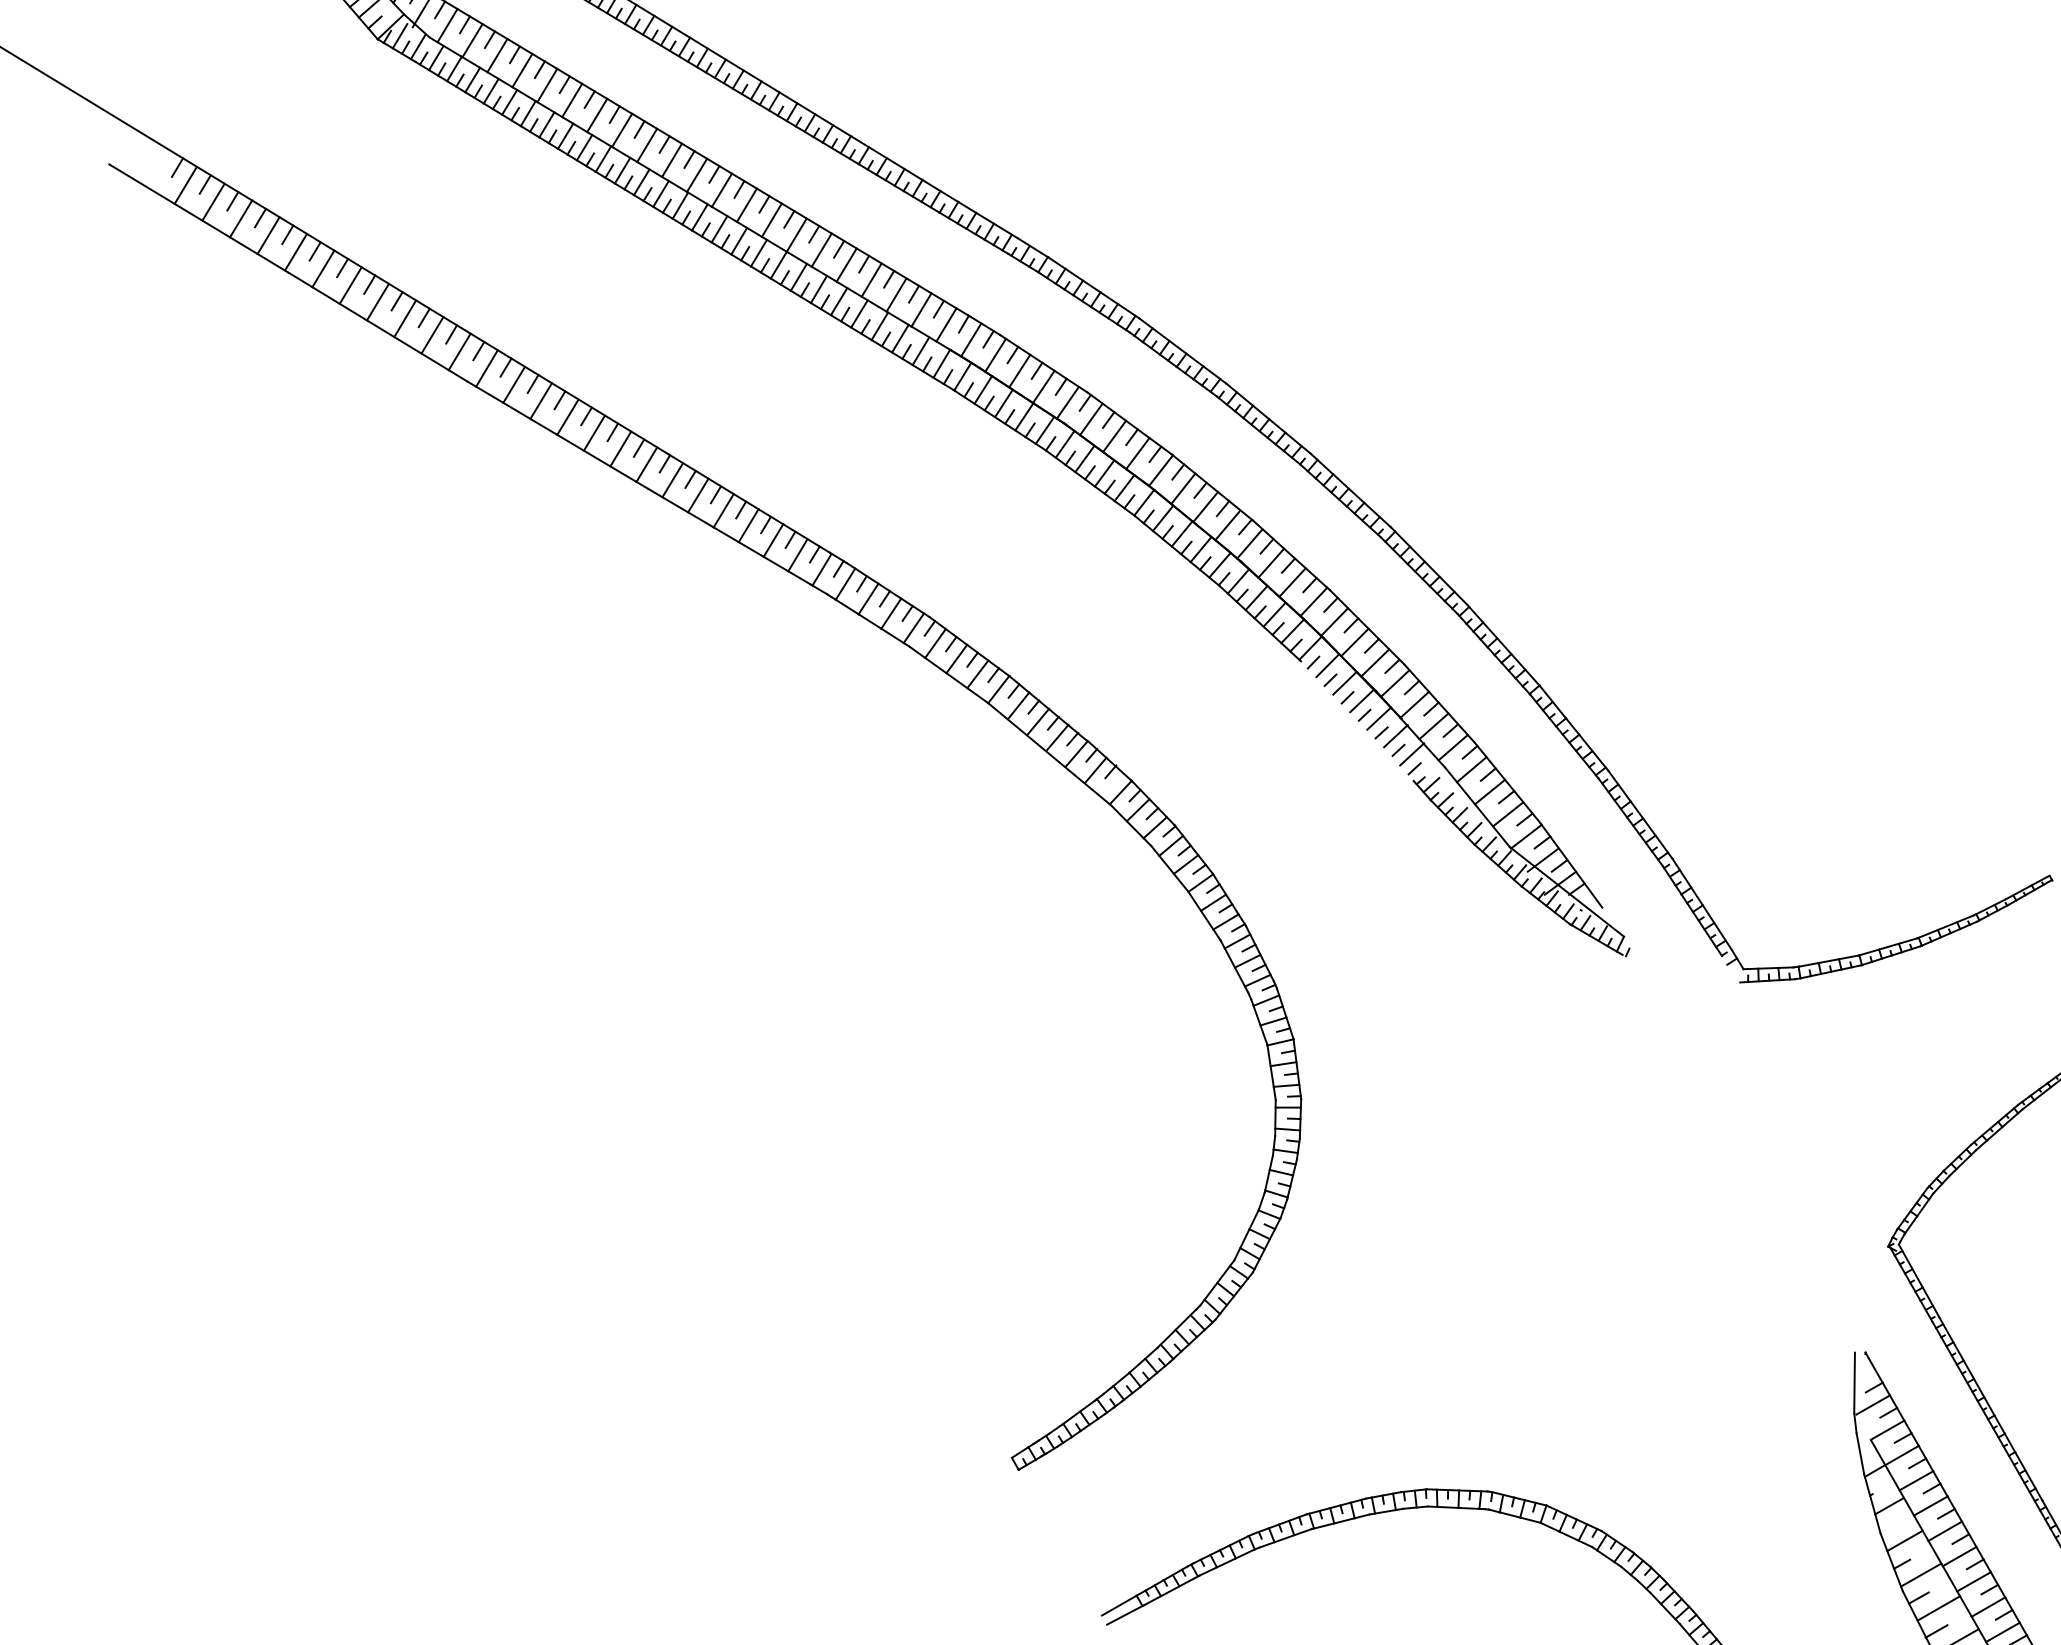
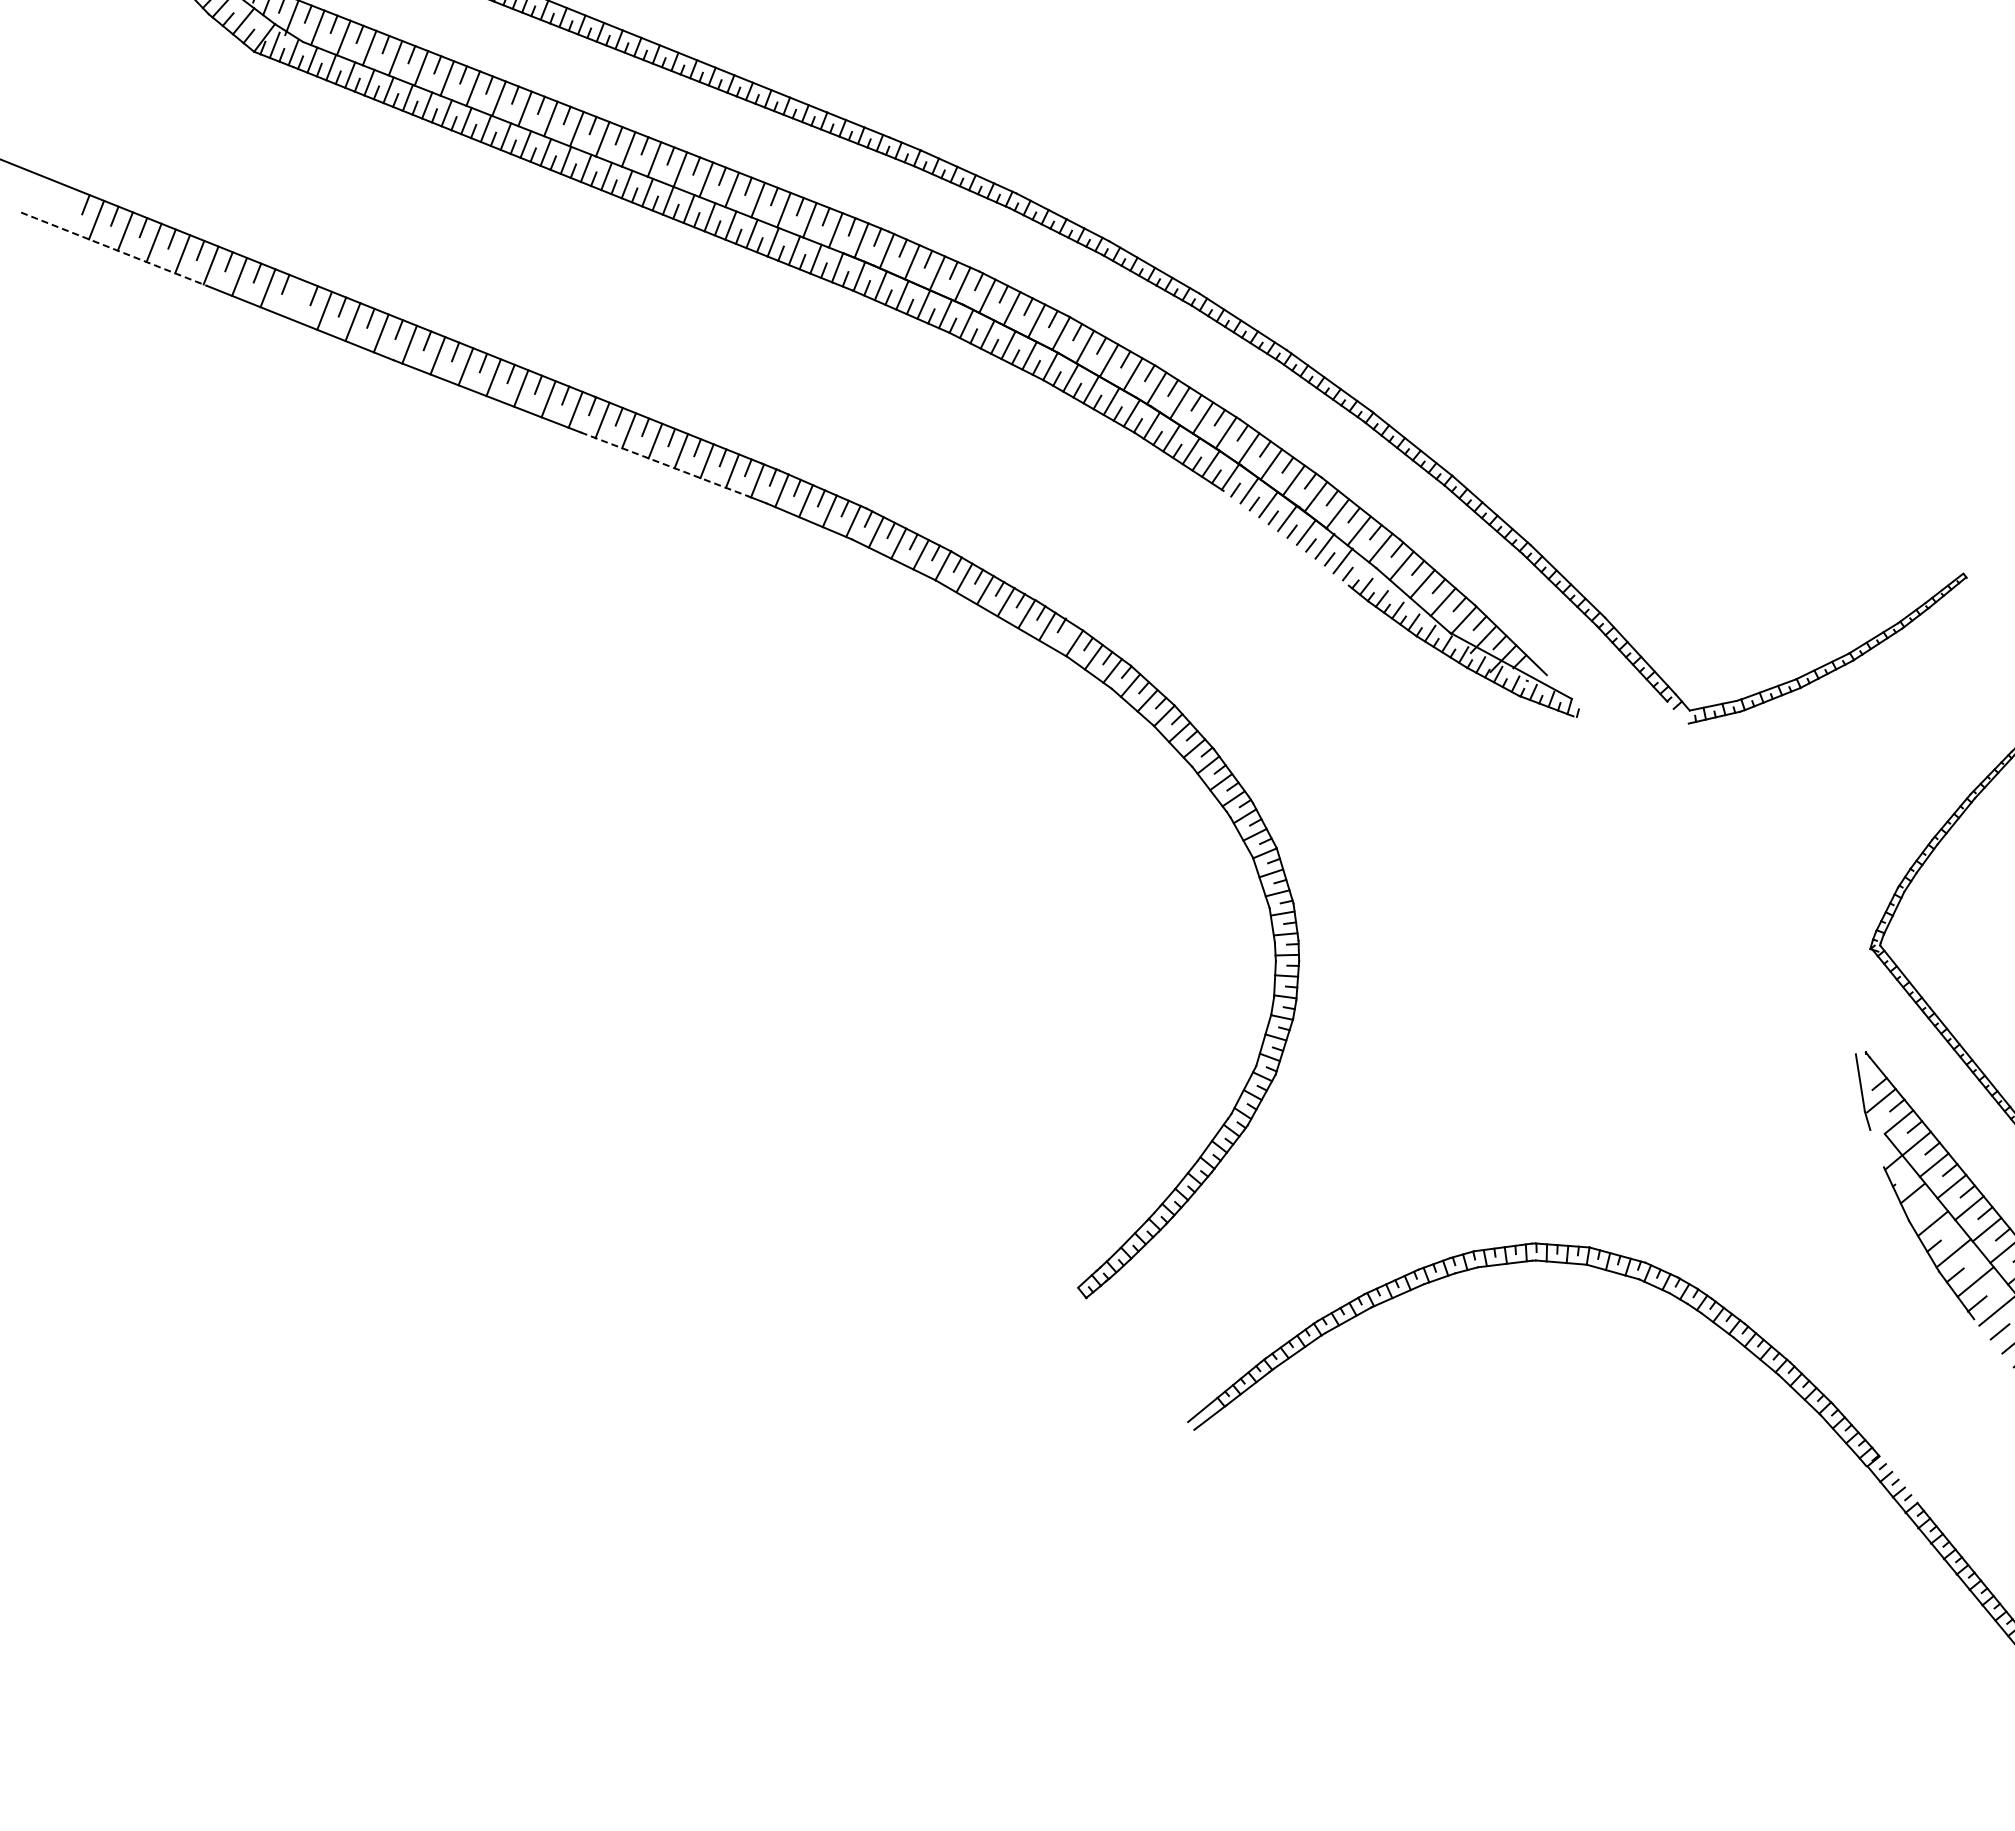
line: (199, 218) -> (114, 249), solid -> dashed
line: (377, 301) -> (295, 299), removed
line: (728, 536) -> (664, 464), solid -> dashed
line: (1859, 1453) -> (1876, 1148), removed

